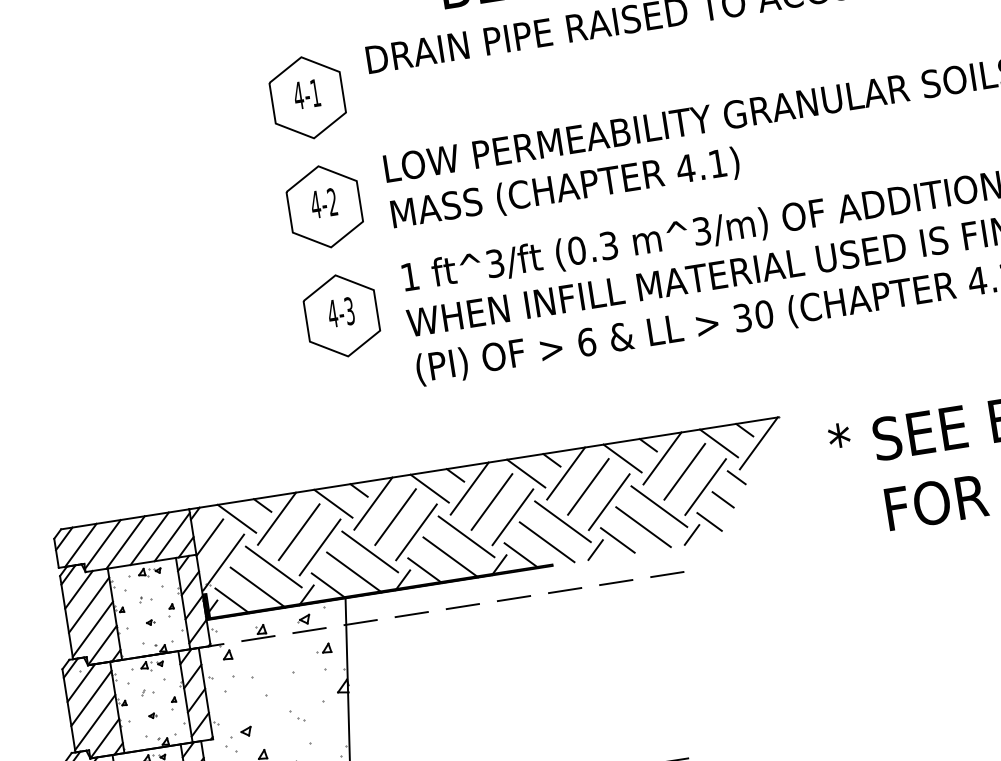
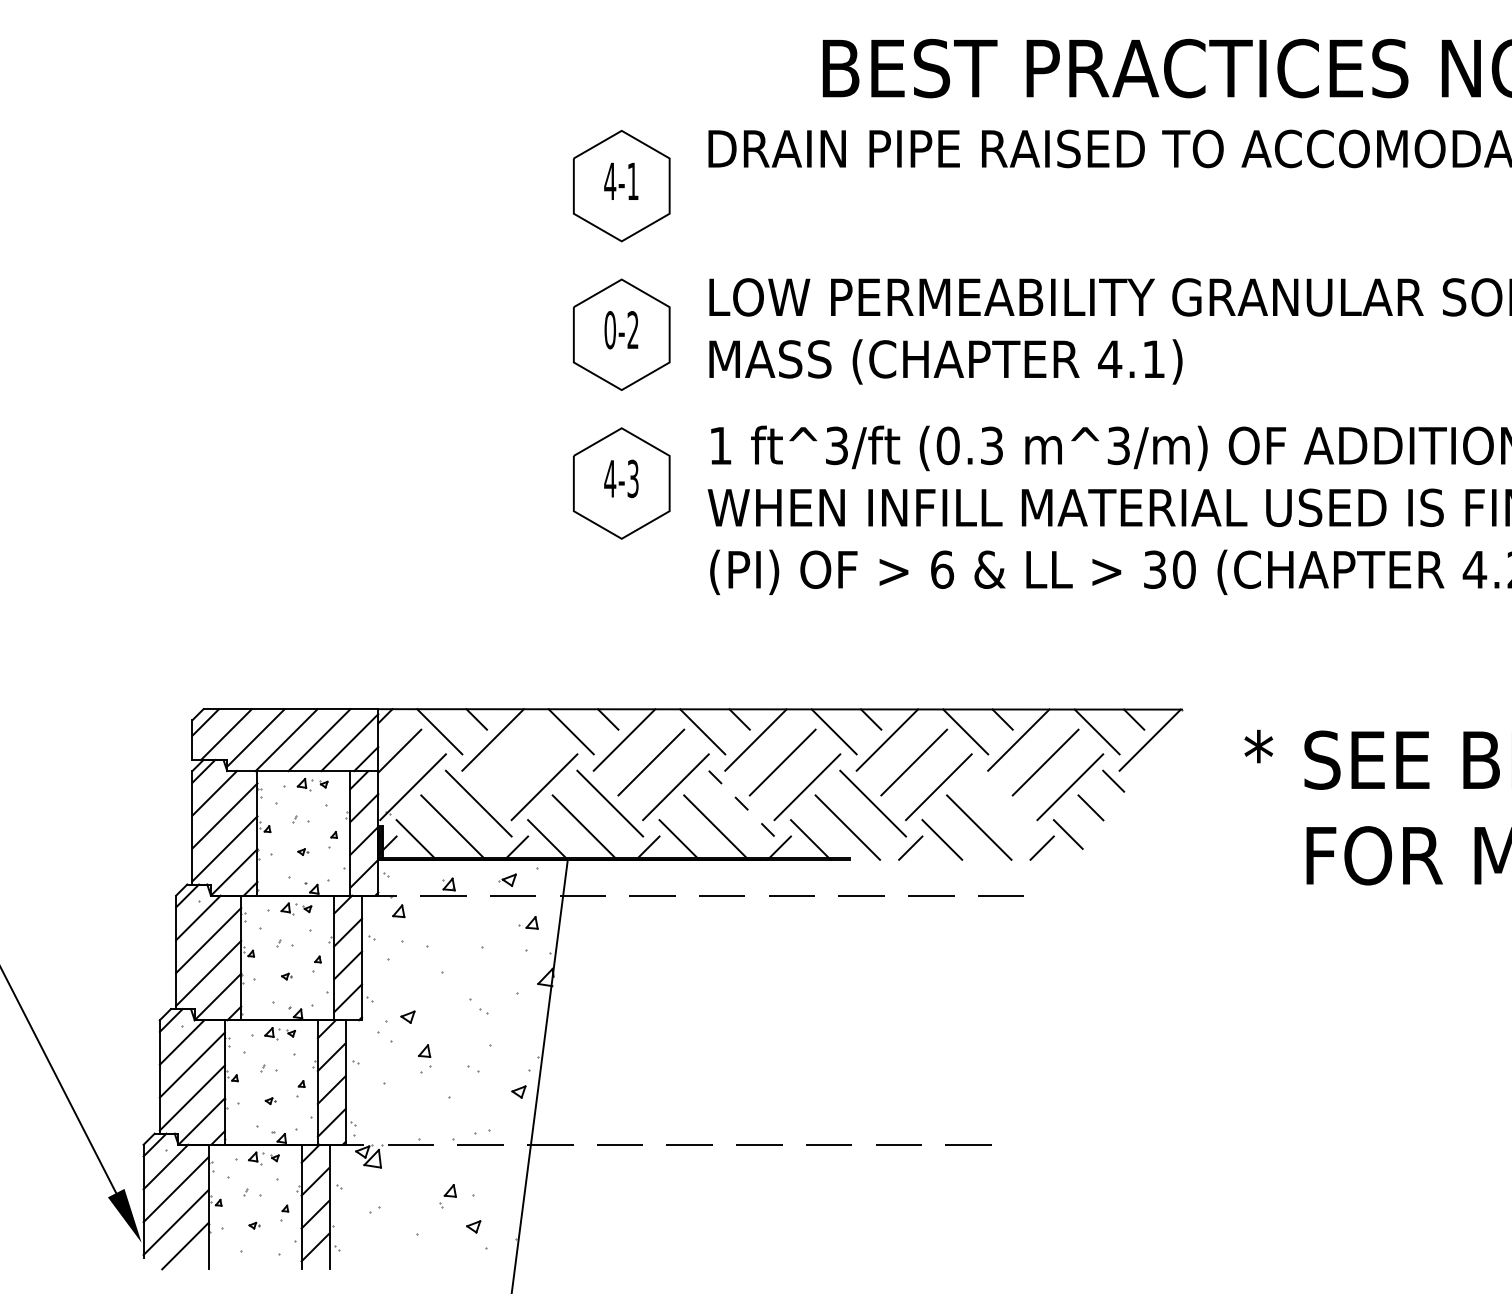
text: (316, 204) -> (610, 330), 4-2 -> 0-2
line: (659, 506) -> (1004, 803), removed
line: (298, 532) -> (519, 762), removed
line: (466, 536) -> (741, 803), solid -> dashed

